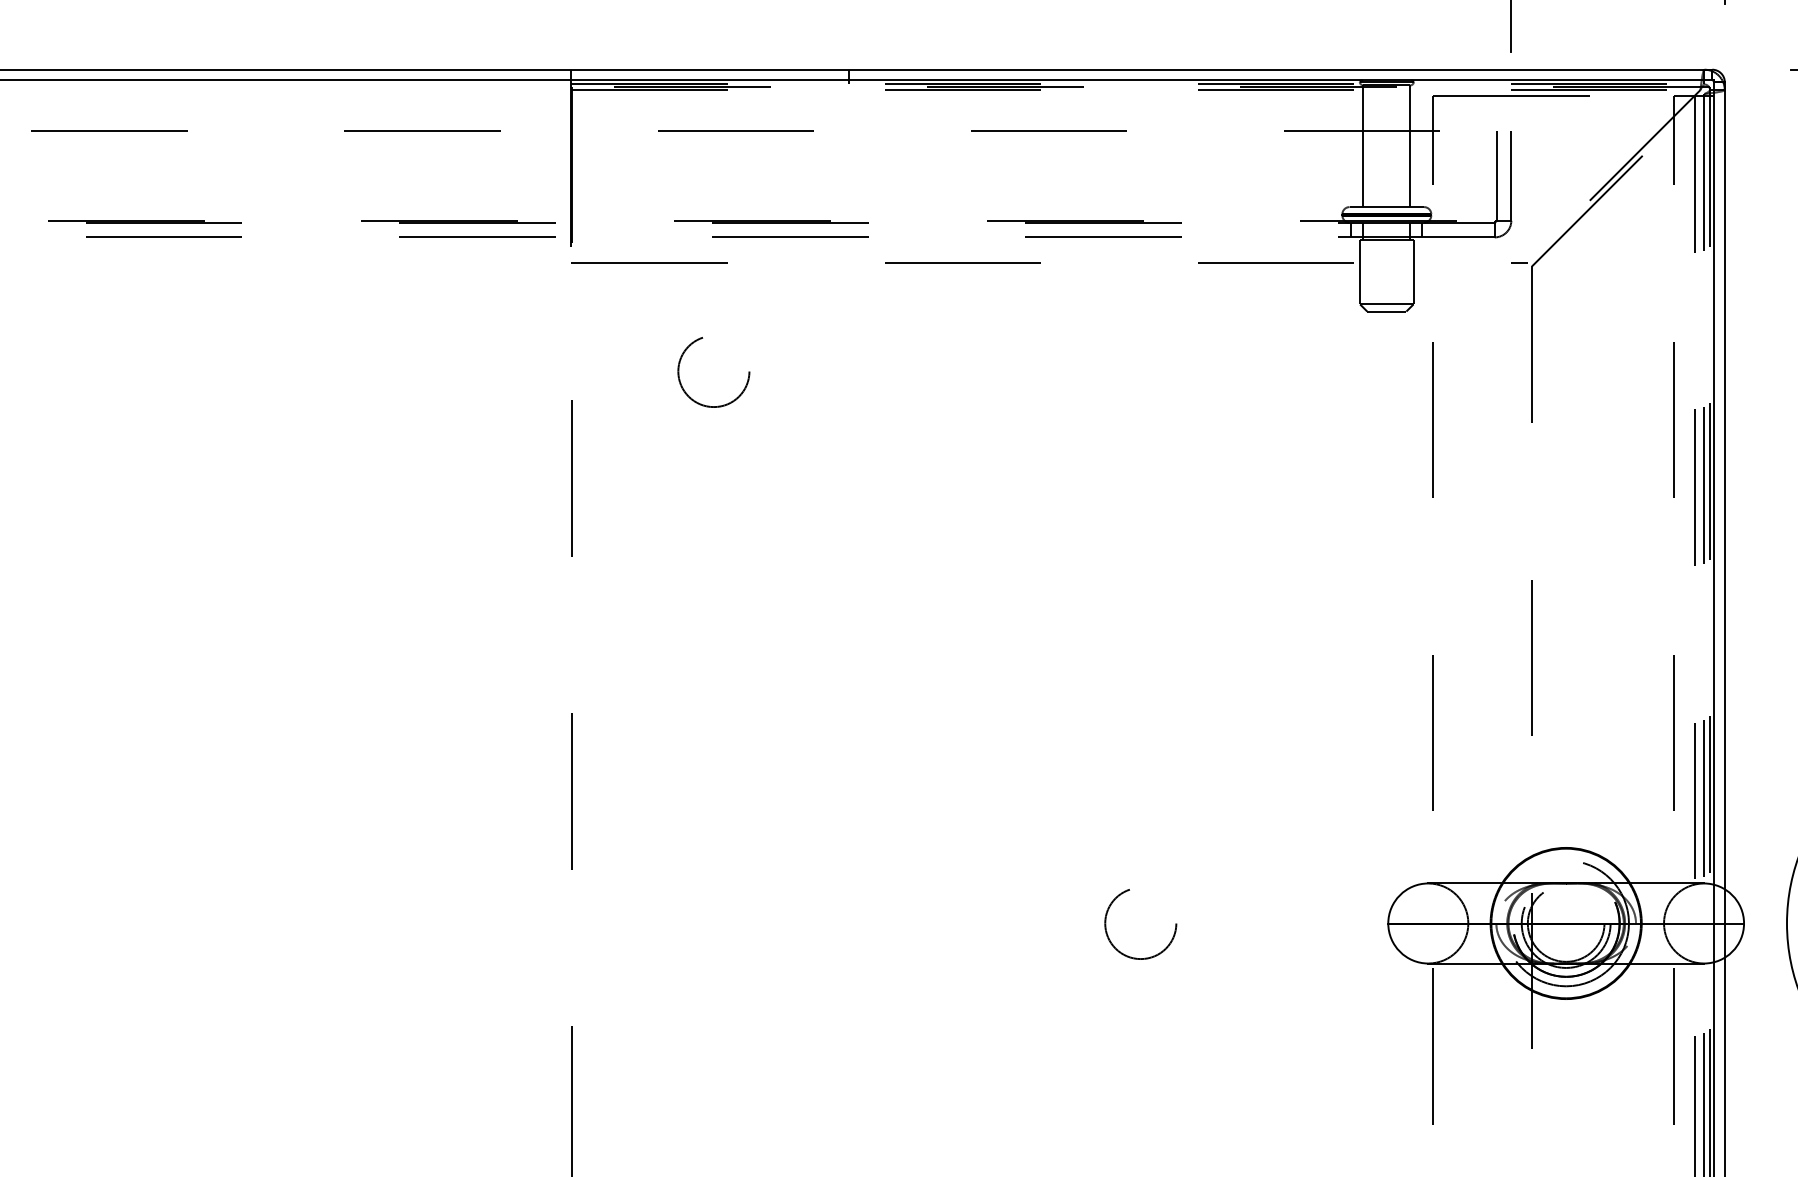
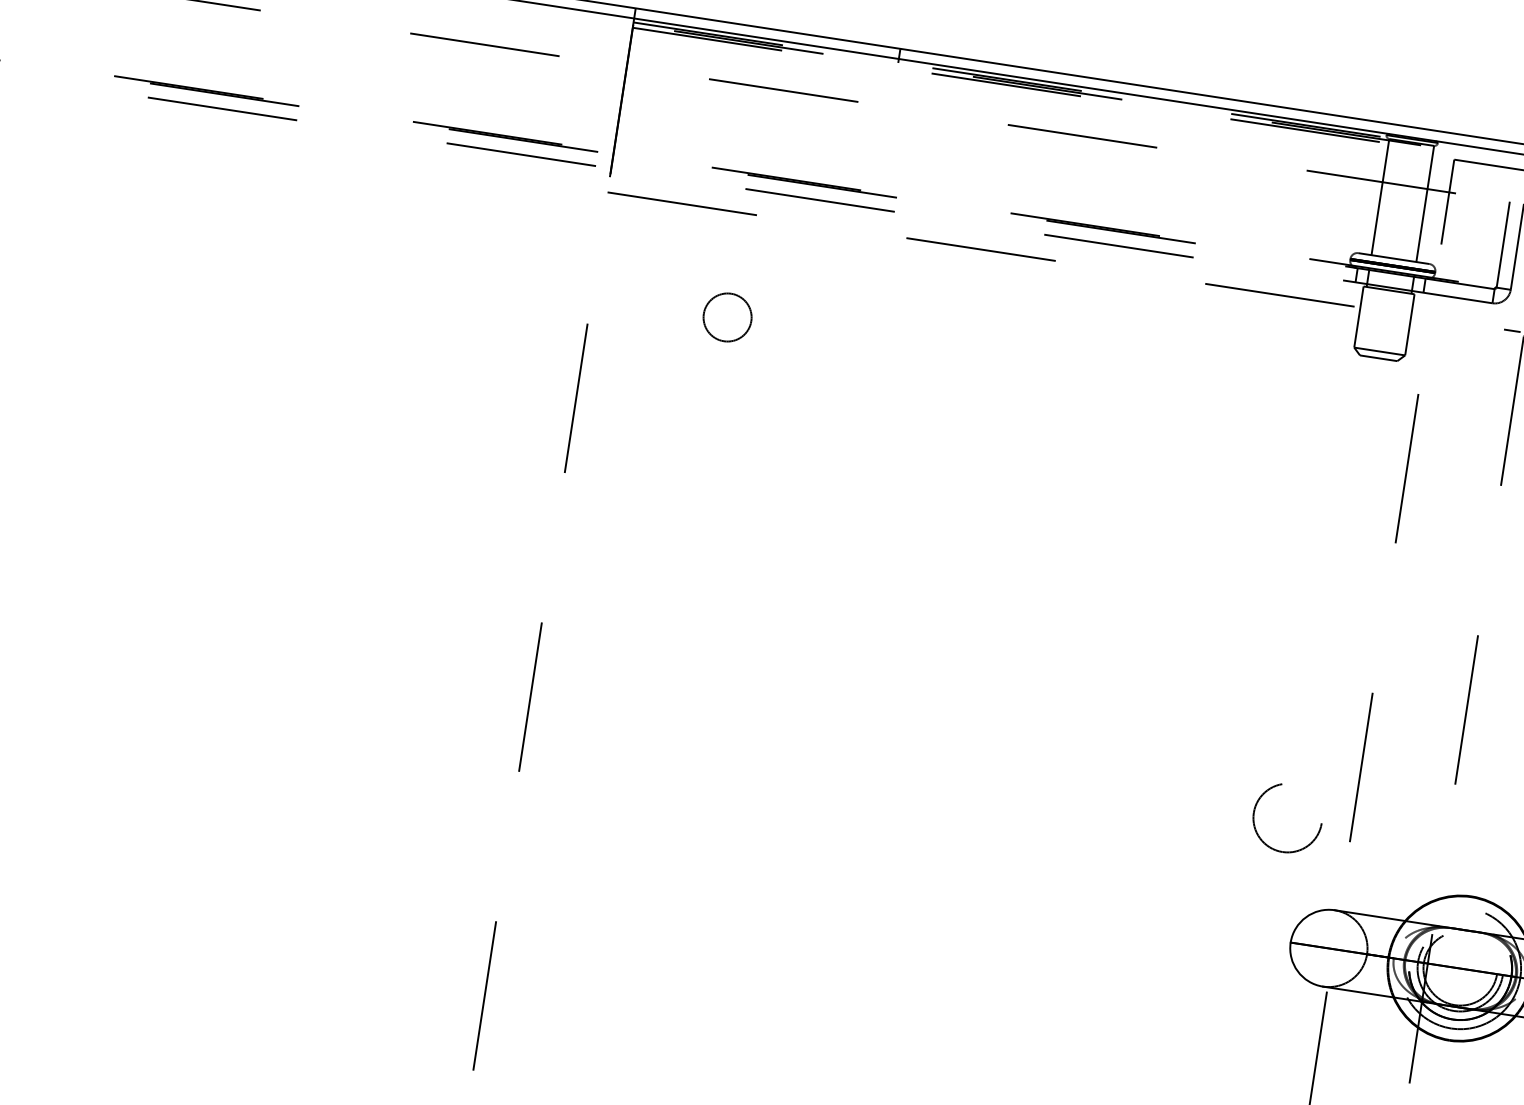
circle: (713, 372) -> (727, 318), size x0.7
circle: (1140, 924) -> (1287, 818), moved

